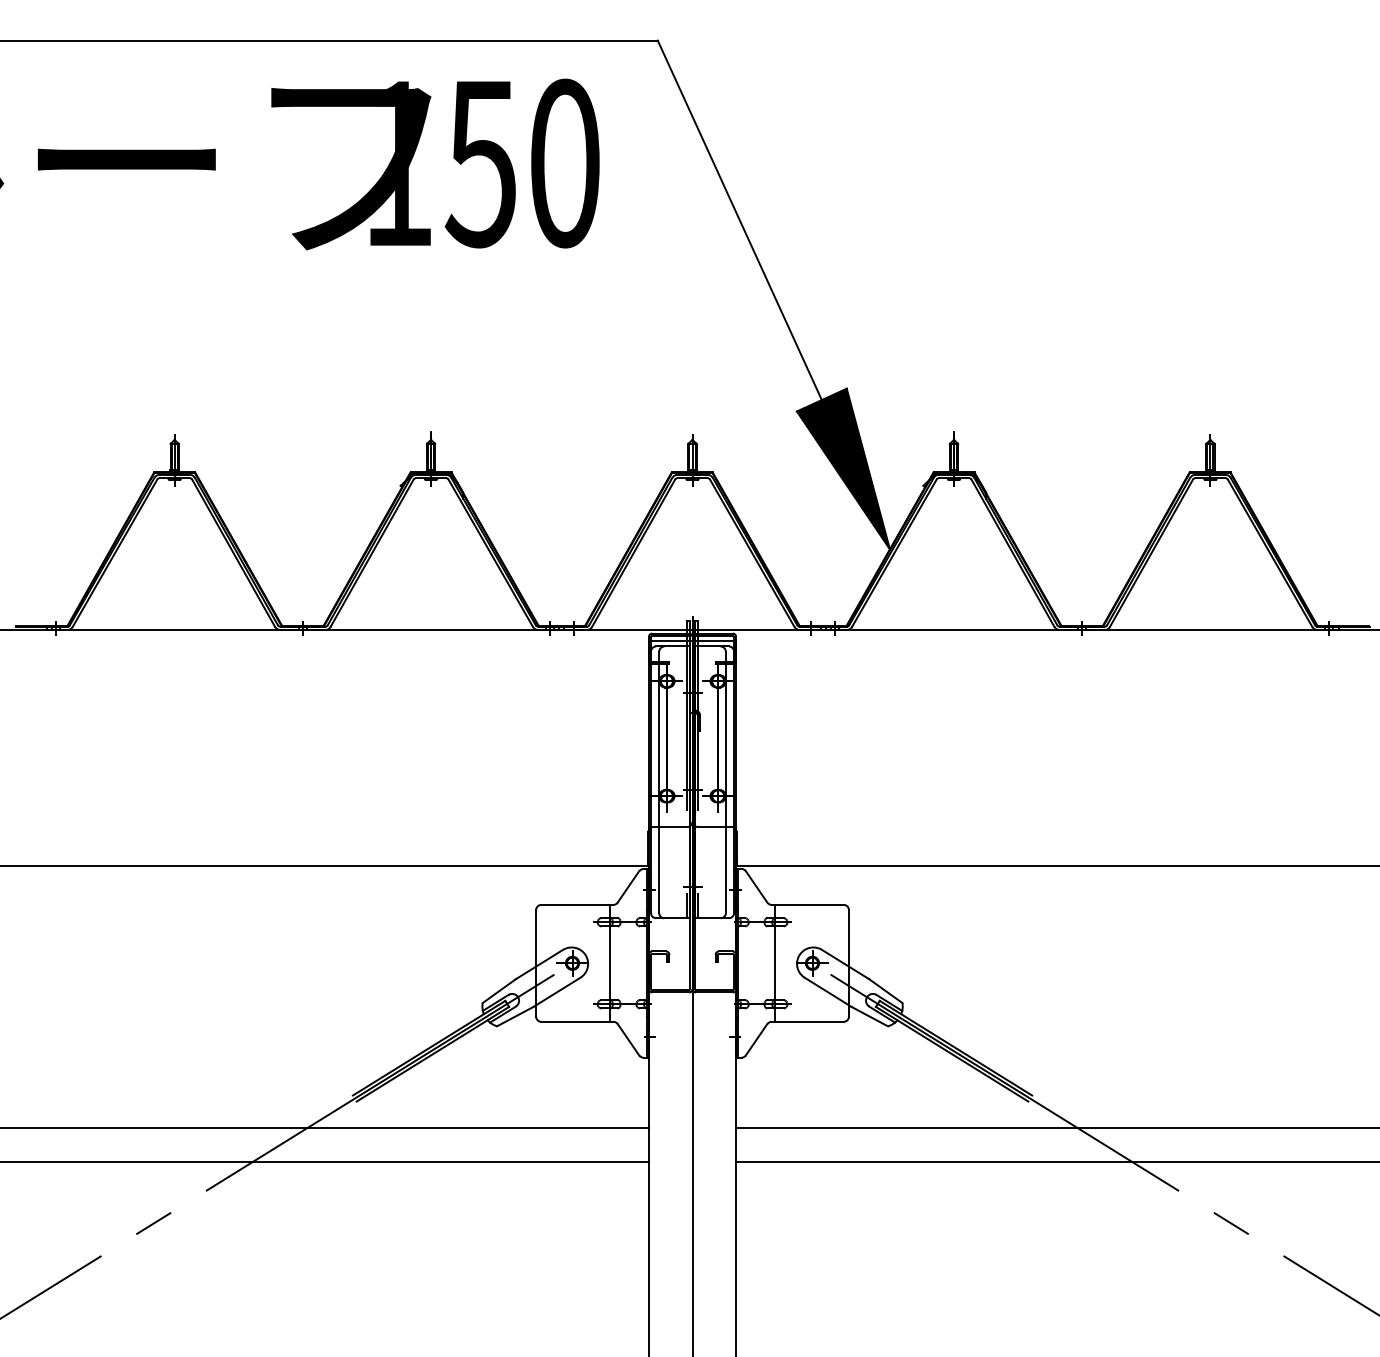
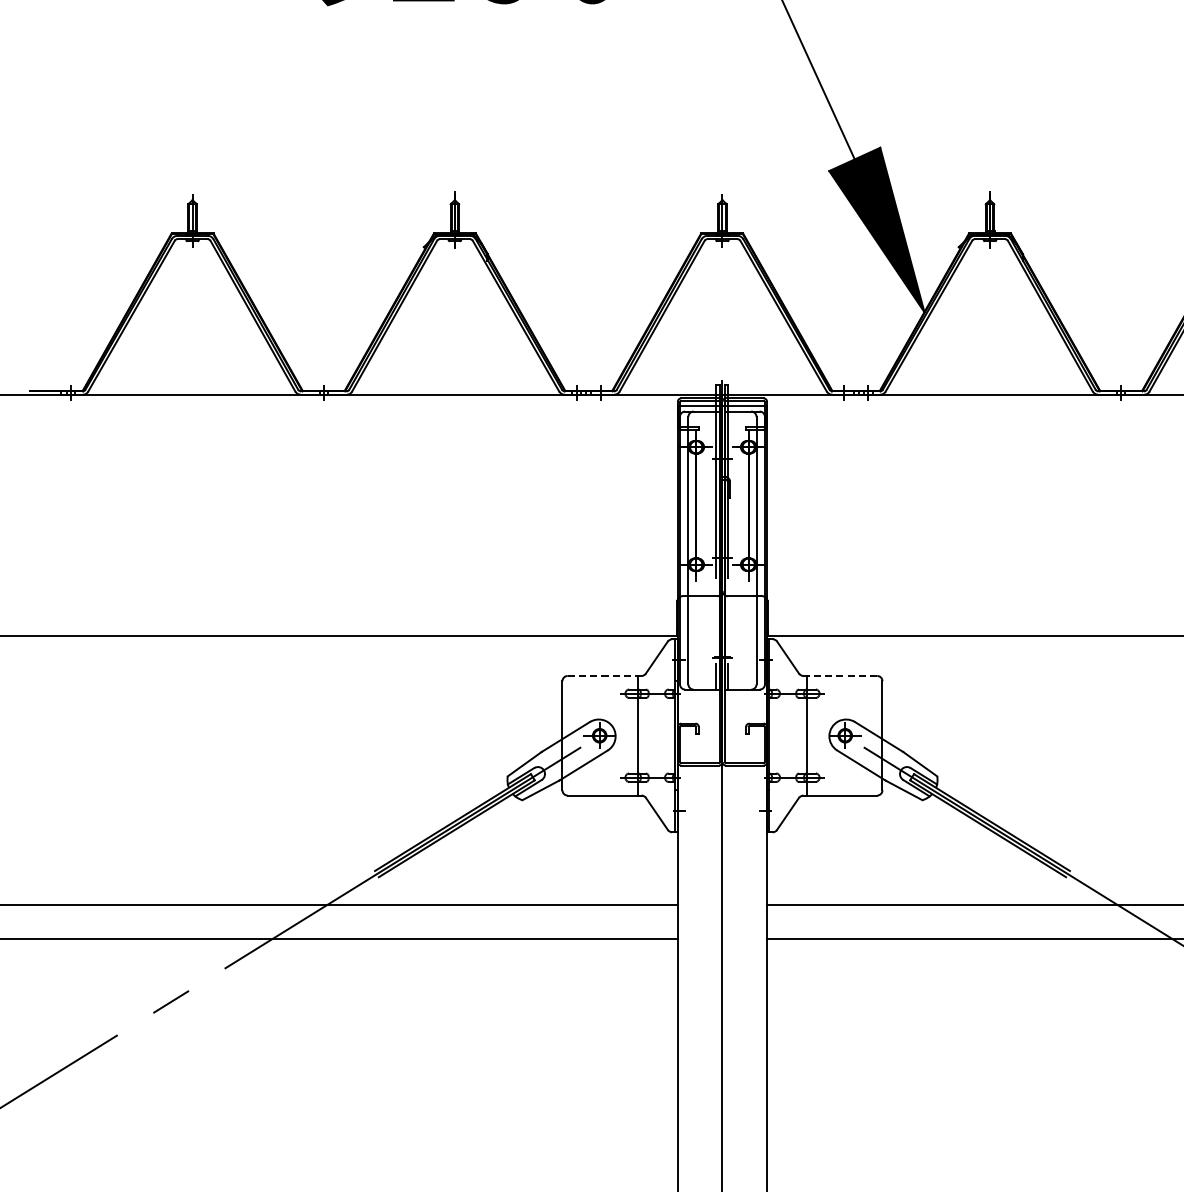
line: (577, 904) -> (604, 675), solid -> dashed
line: (807, 904) -> (840, 675), solid -> dashed

